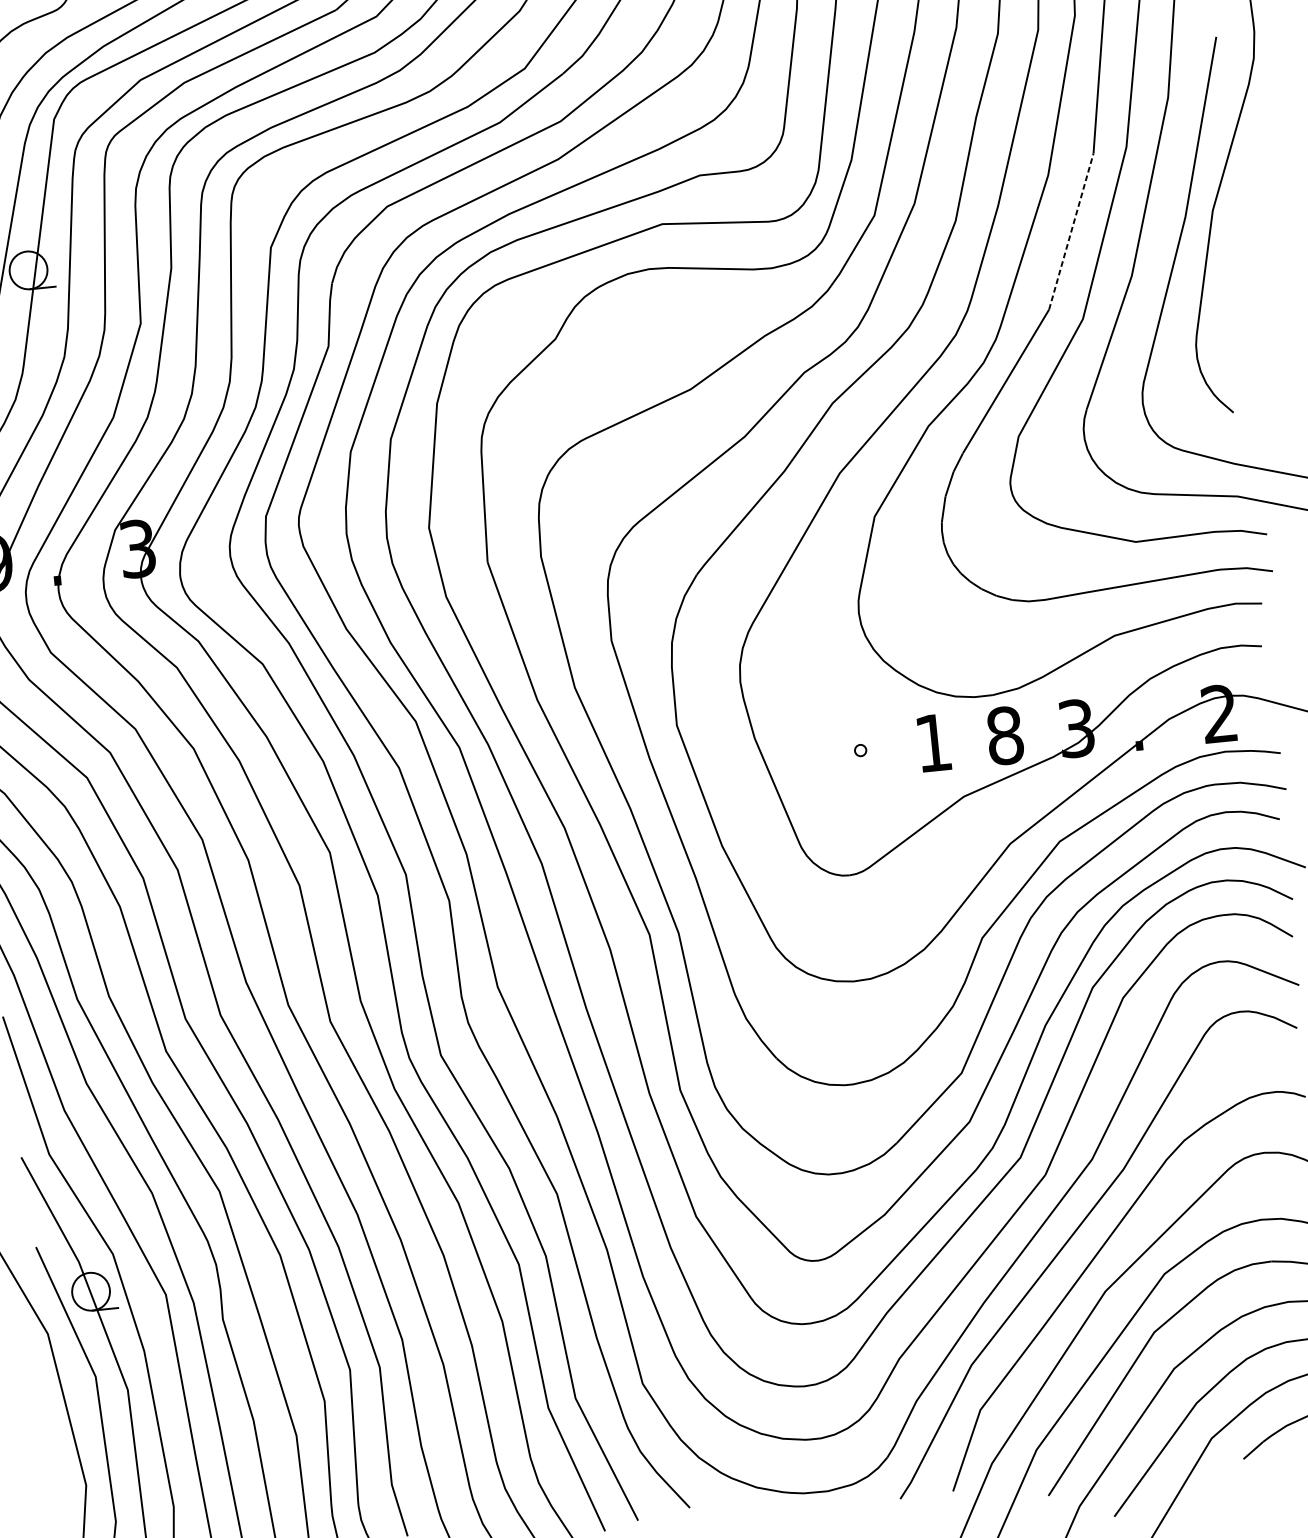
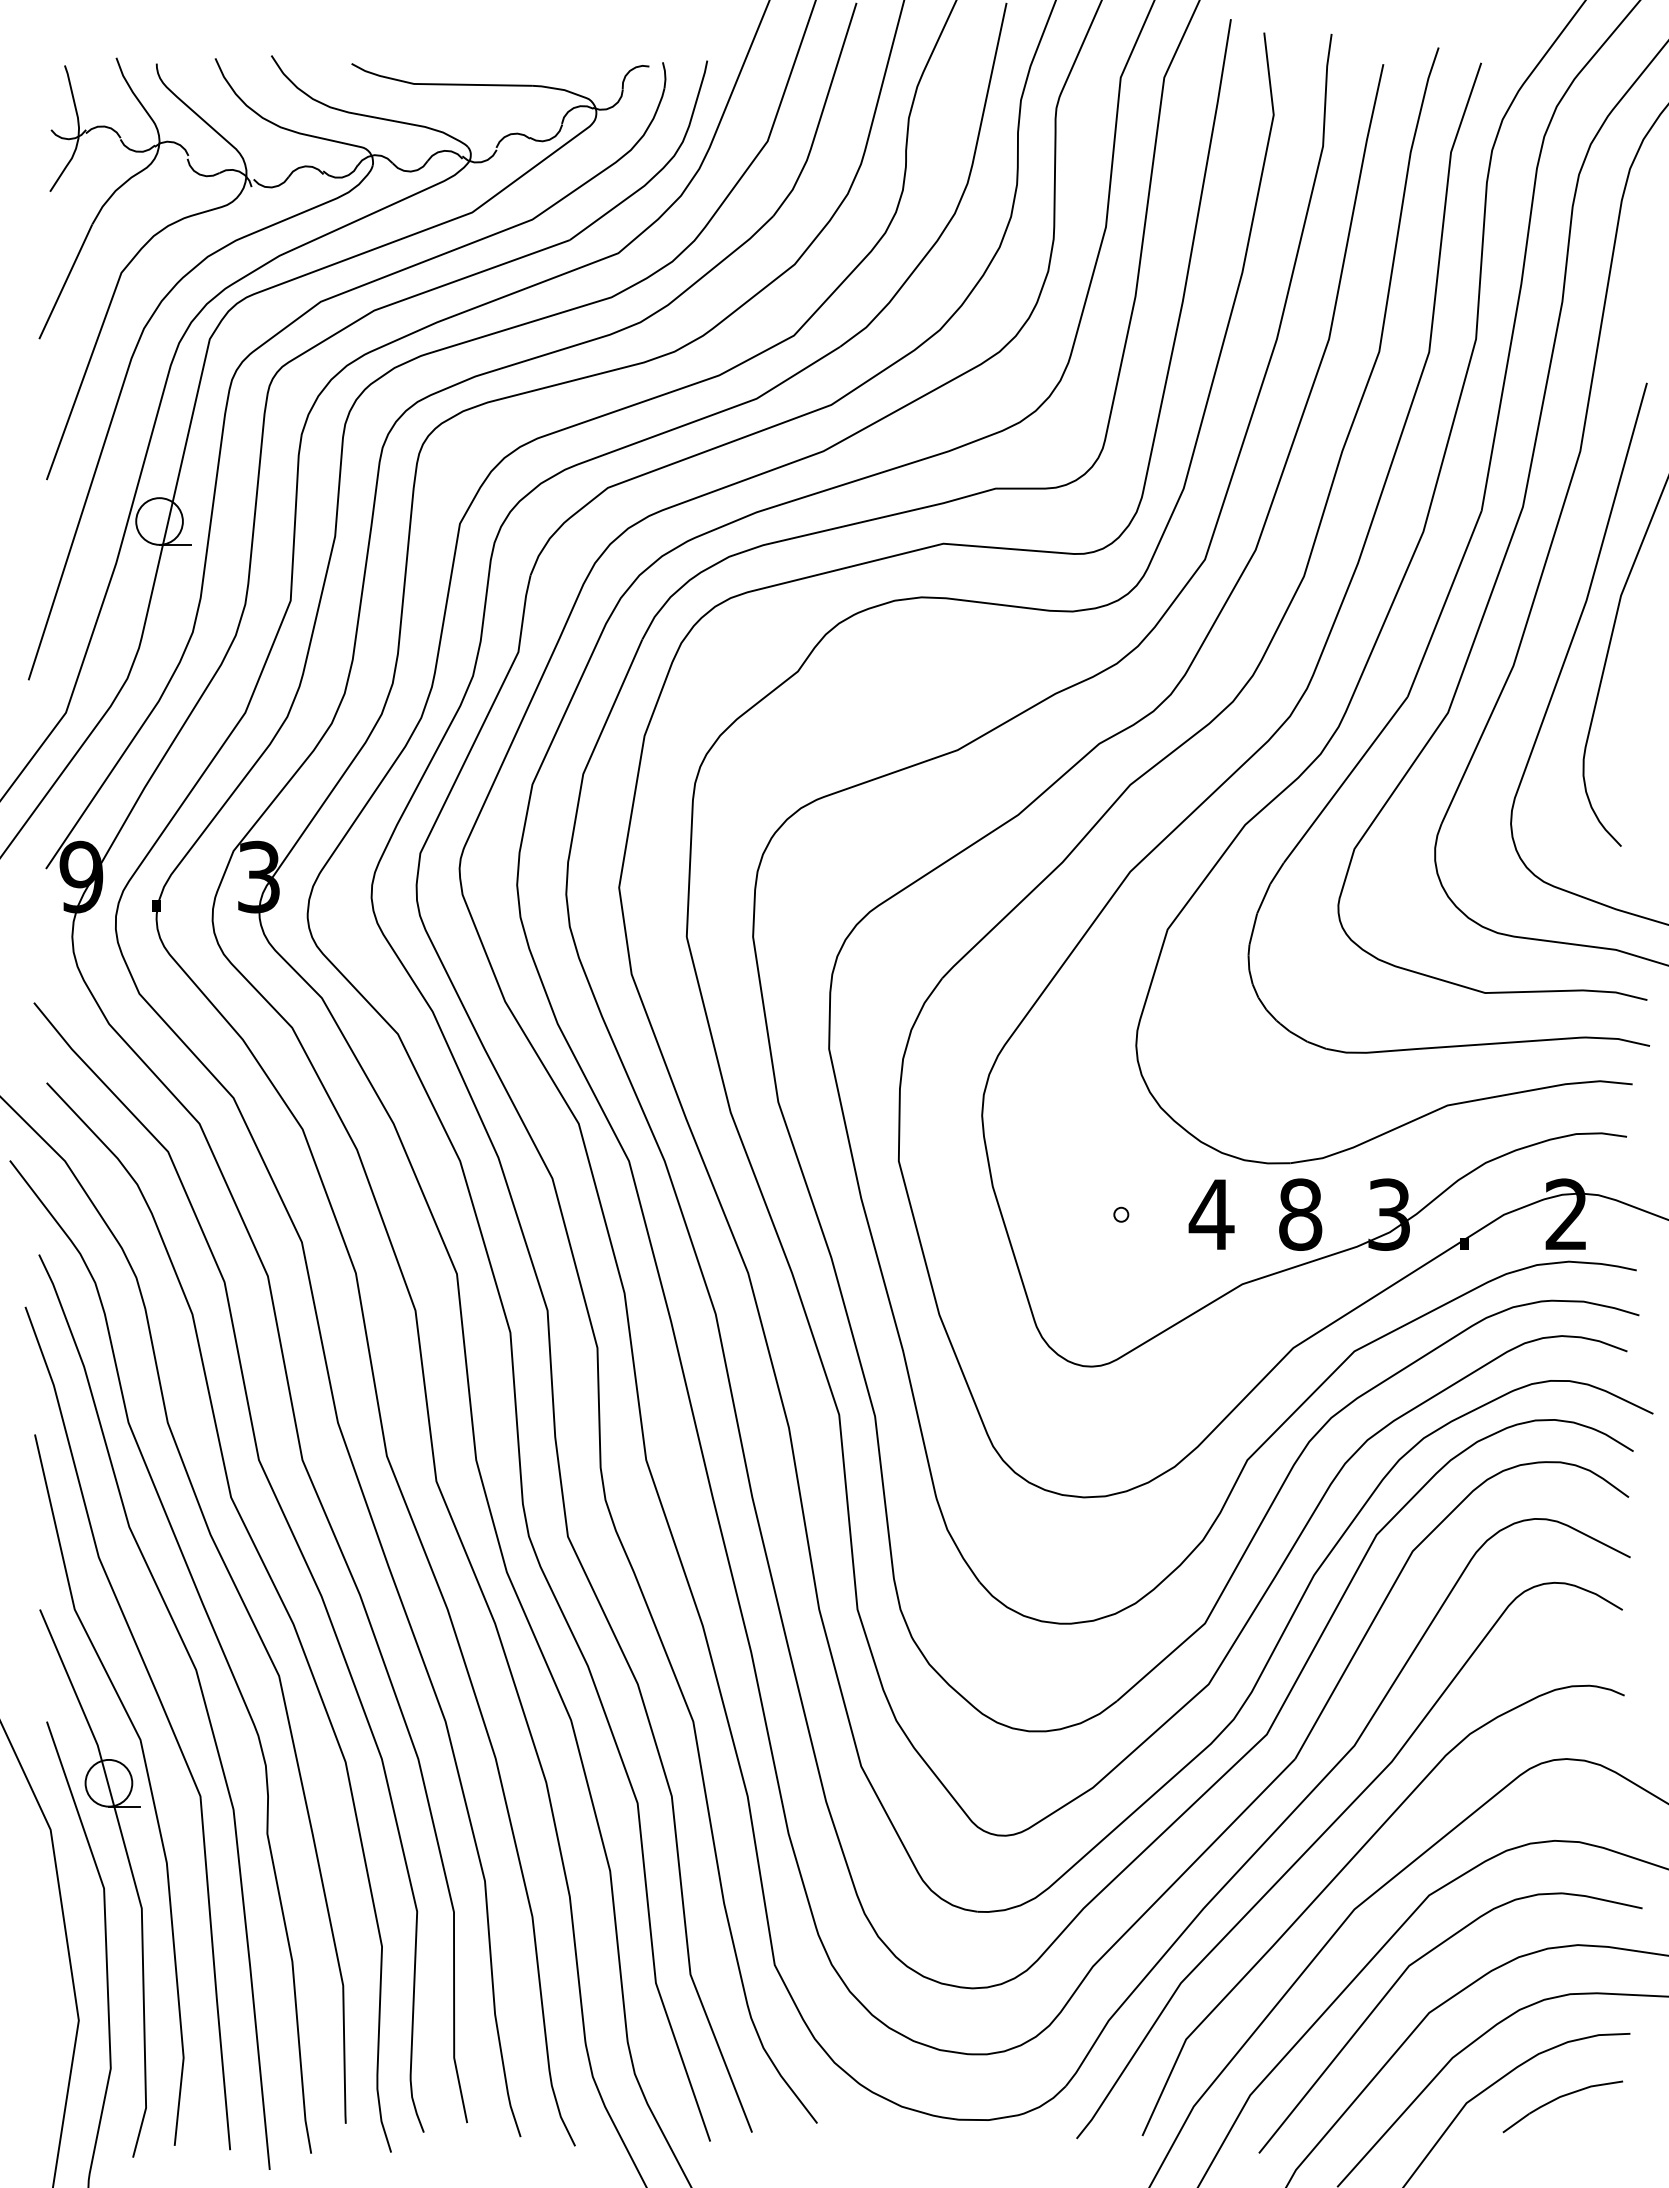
line: (1071, 231) -> (1444, 603), dashed -> solid
text: (933, 742) -> (1211, 1214), 1 -> 4

